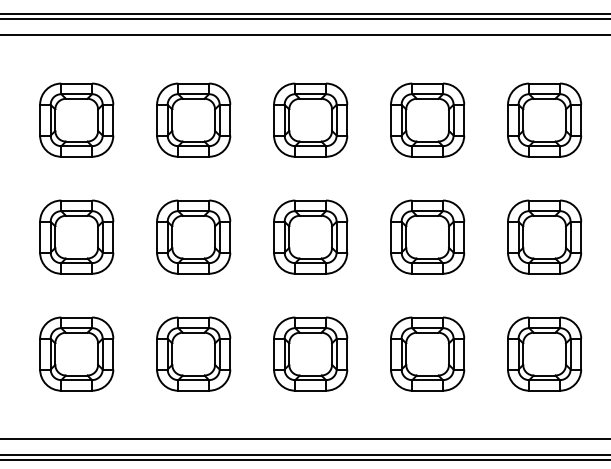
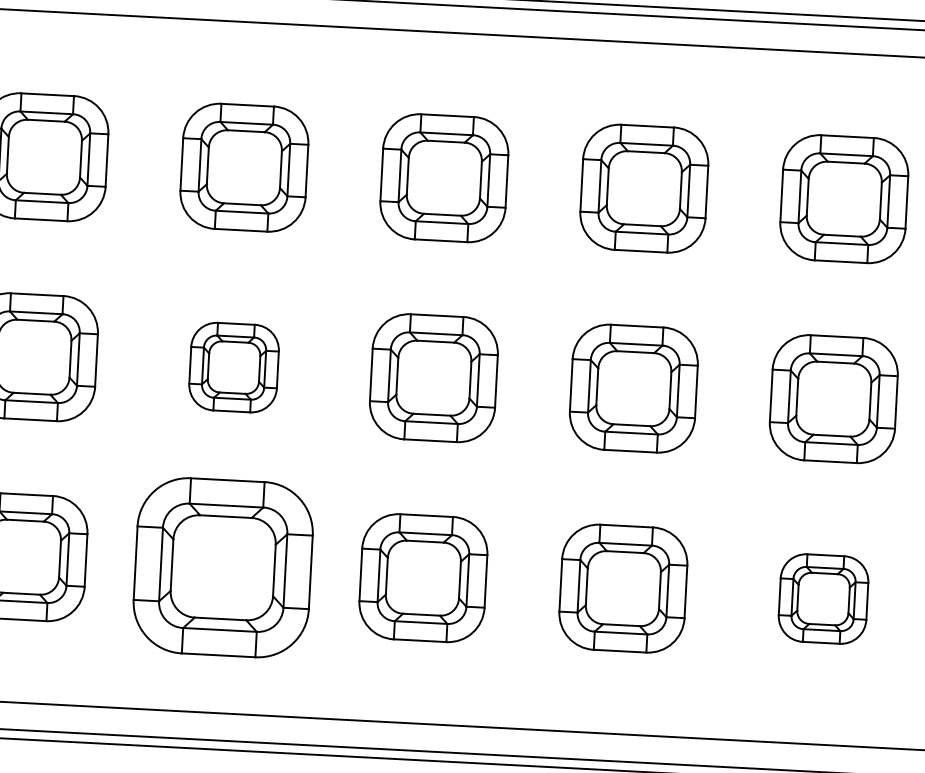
part: (193, 236) -> (233, 366), size x0.7
part: (193, 353) -> (223, 566), size x1.4
part: (544, 353) -> (823, 598), size x0.7

